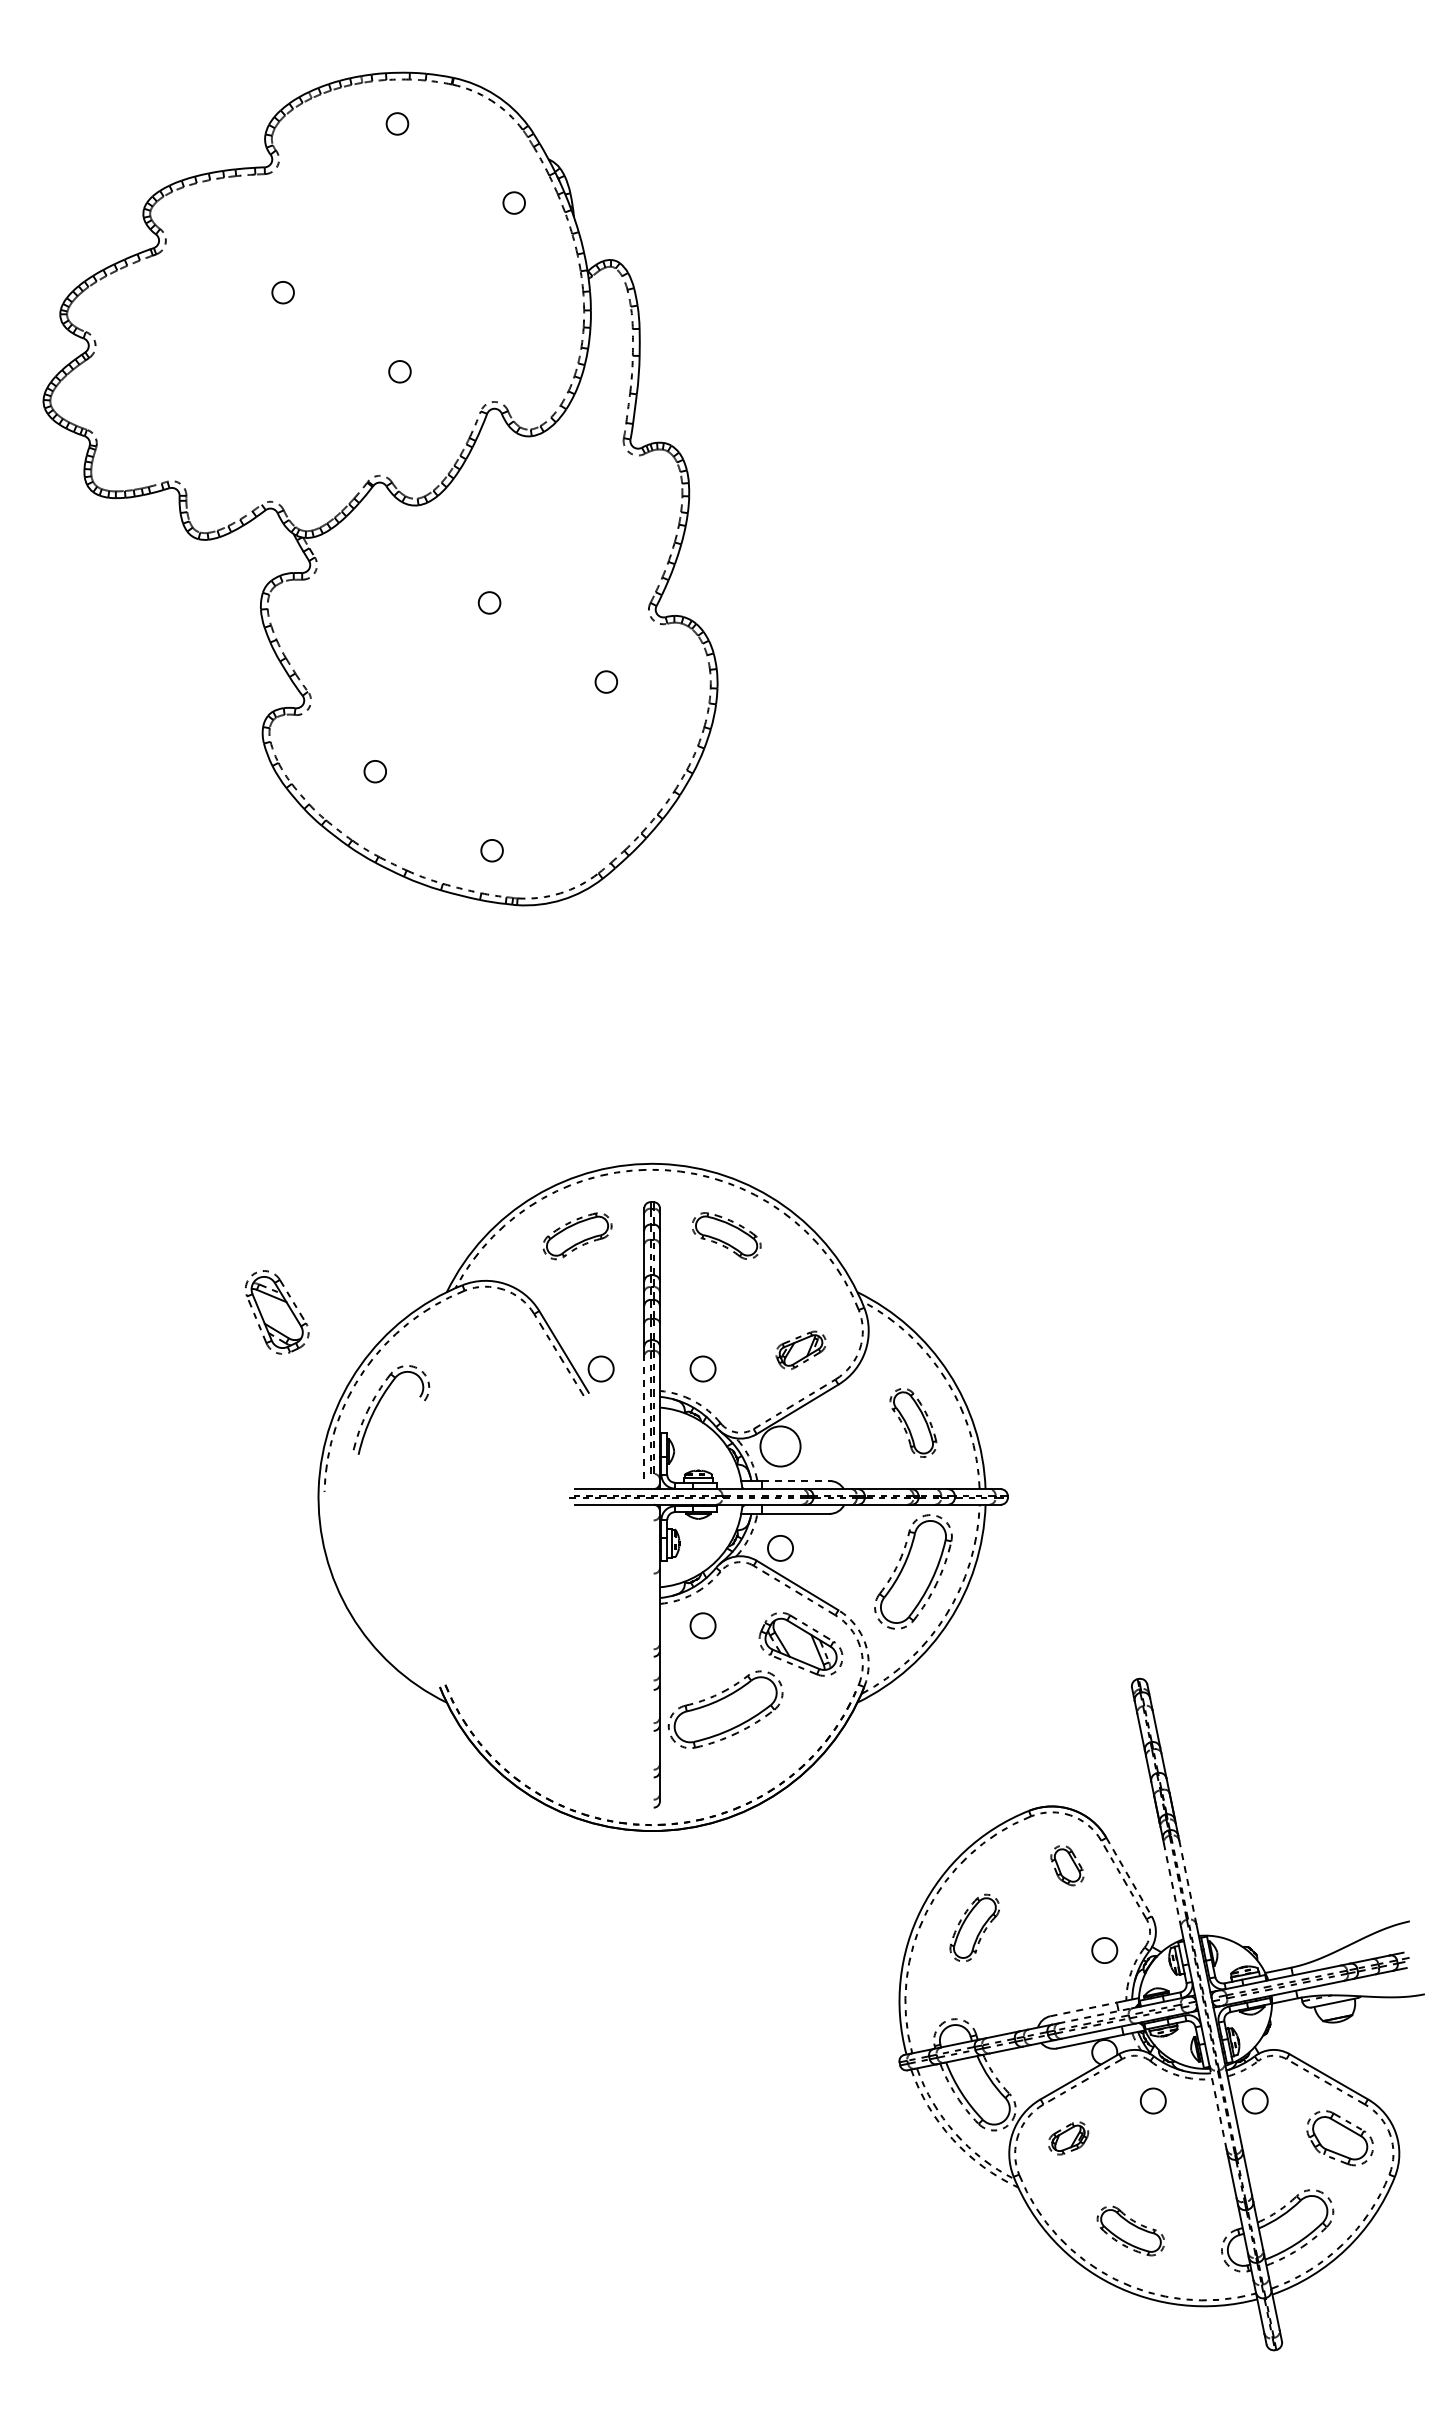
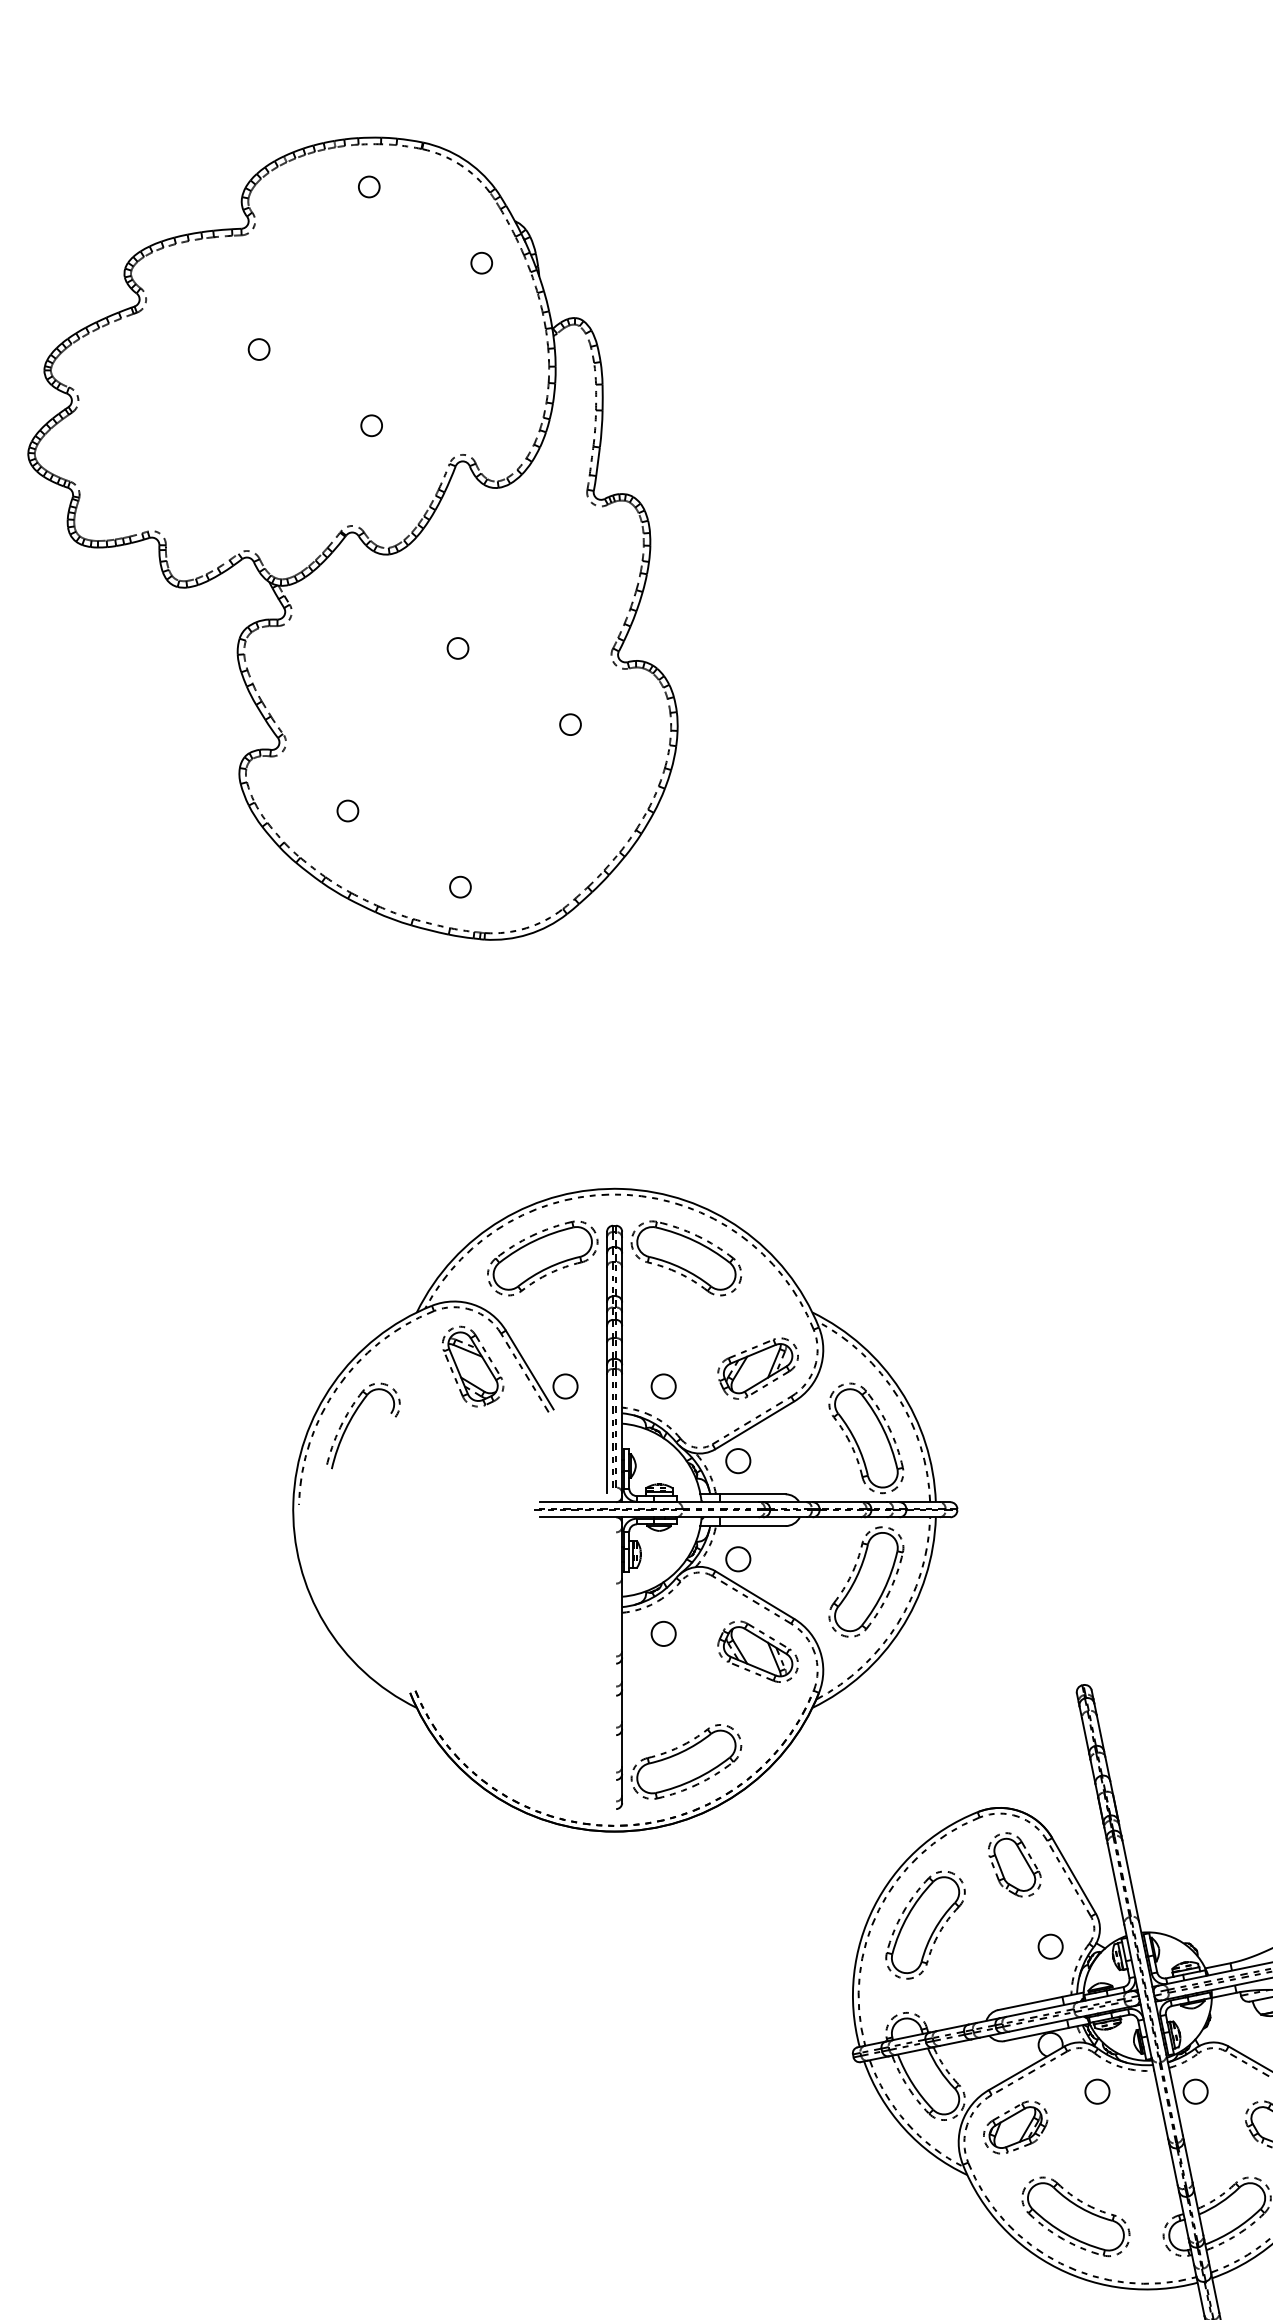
part: (726, 1235) -> (686, 1257), size x1.67
part: (577, 1236) -> (542, 1258), size x1.67
part: (276, 1312) -> (472, 1366), moved
part: (800, 1350) -> (757, 1368), size x1.67
line: (644, 1417) -> (607, 1433), dashed -> solid
part: (913, 1422) -> (866, 1438), size x1.67
circle: (780, 1446) -> (738, 1461), size x0.62
line: (795, 1480) -> (752, 1493), dashed -> solid
arc: (865, 1643) -> (820, 1650), dashed -> solid
part: (725, 1709) -> (686, 1761), moved
part: (1067, 1865) -> (1014, 1864), size x1.67
line: (1129, 1877) -> (1074, 1876), dashed -> solid
line: (1187, 1882) -> (1130, 1881), dashed -> solid
line: (1172, 1885) -> (1115, 1884), dashed -> solid
part: (974, 1927) -> (925, 1924), size x1.67
line: (1083, 2009) -> (1030, 2003), dashed -> solid
line: (1095, 2015) -> (1041, 2009), dashed -> solid
line: (1218, 2107) -> (1160, 2097), dashed -> solid
part: (1068, 2138) -> (1015, 2127), size x1.67
arc: (952, 2139) -> (903, 2128), dashed -> solid
part: (1130, 2230) -> (1075, 2216), size x1.67

